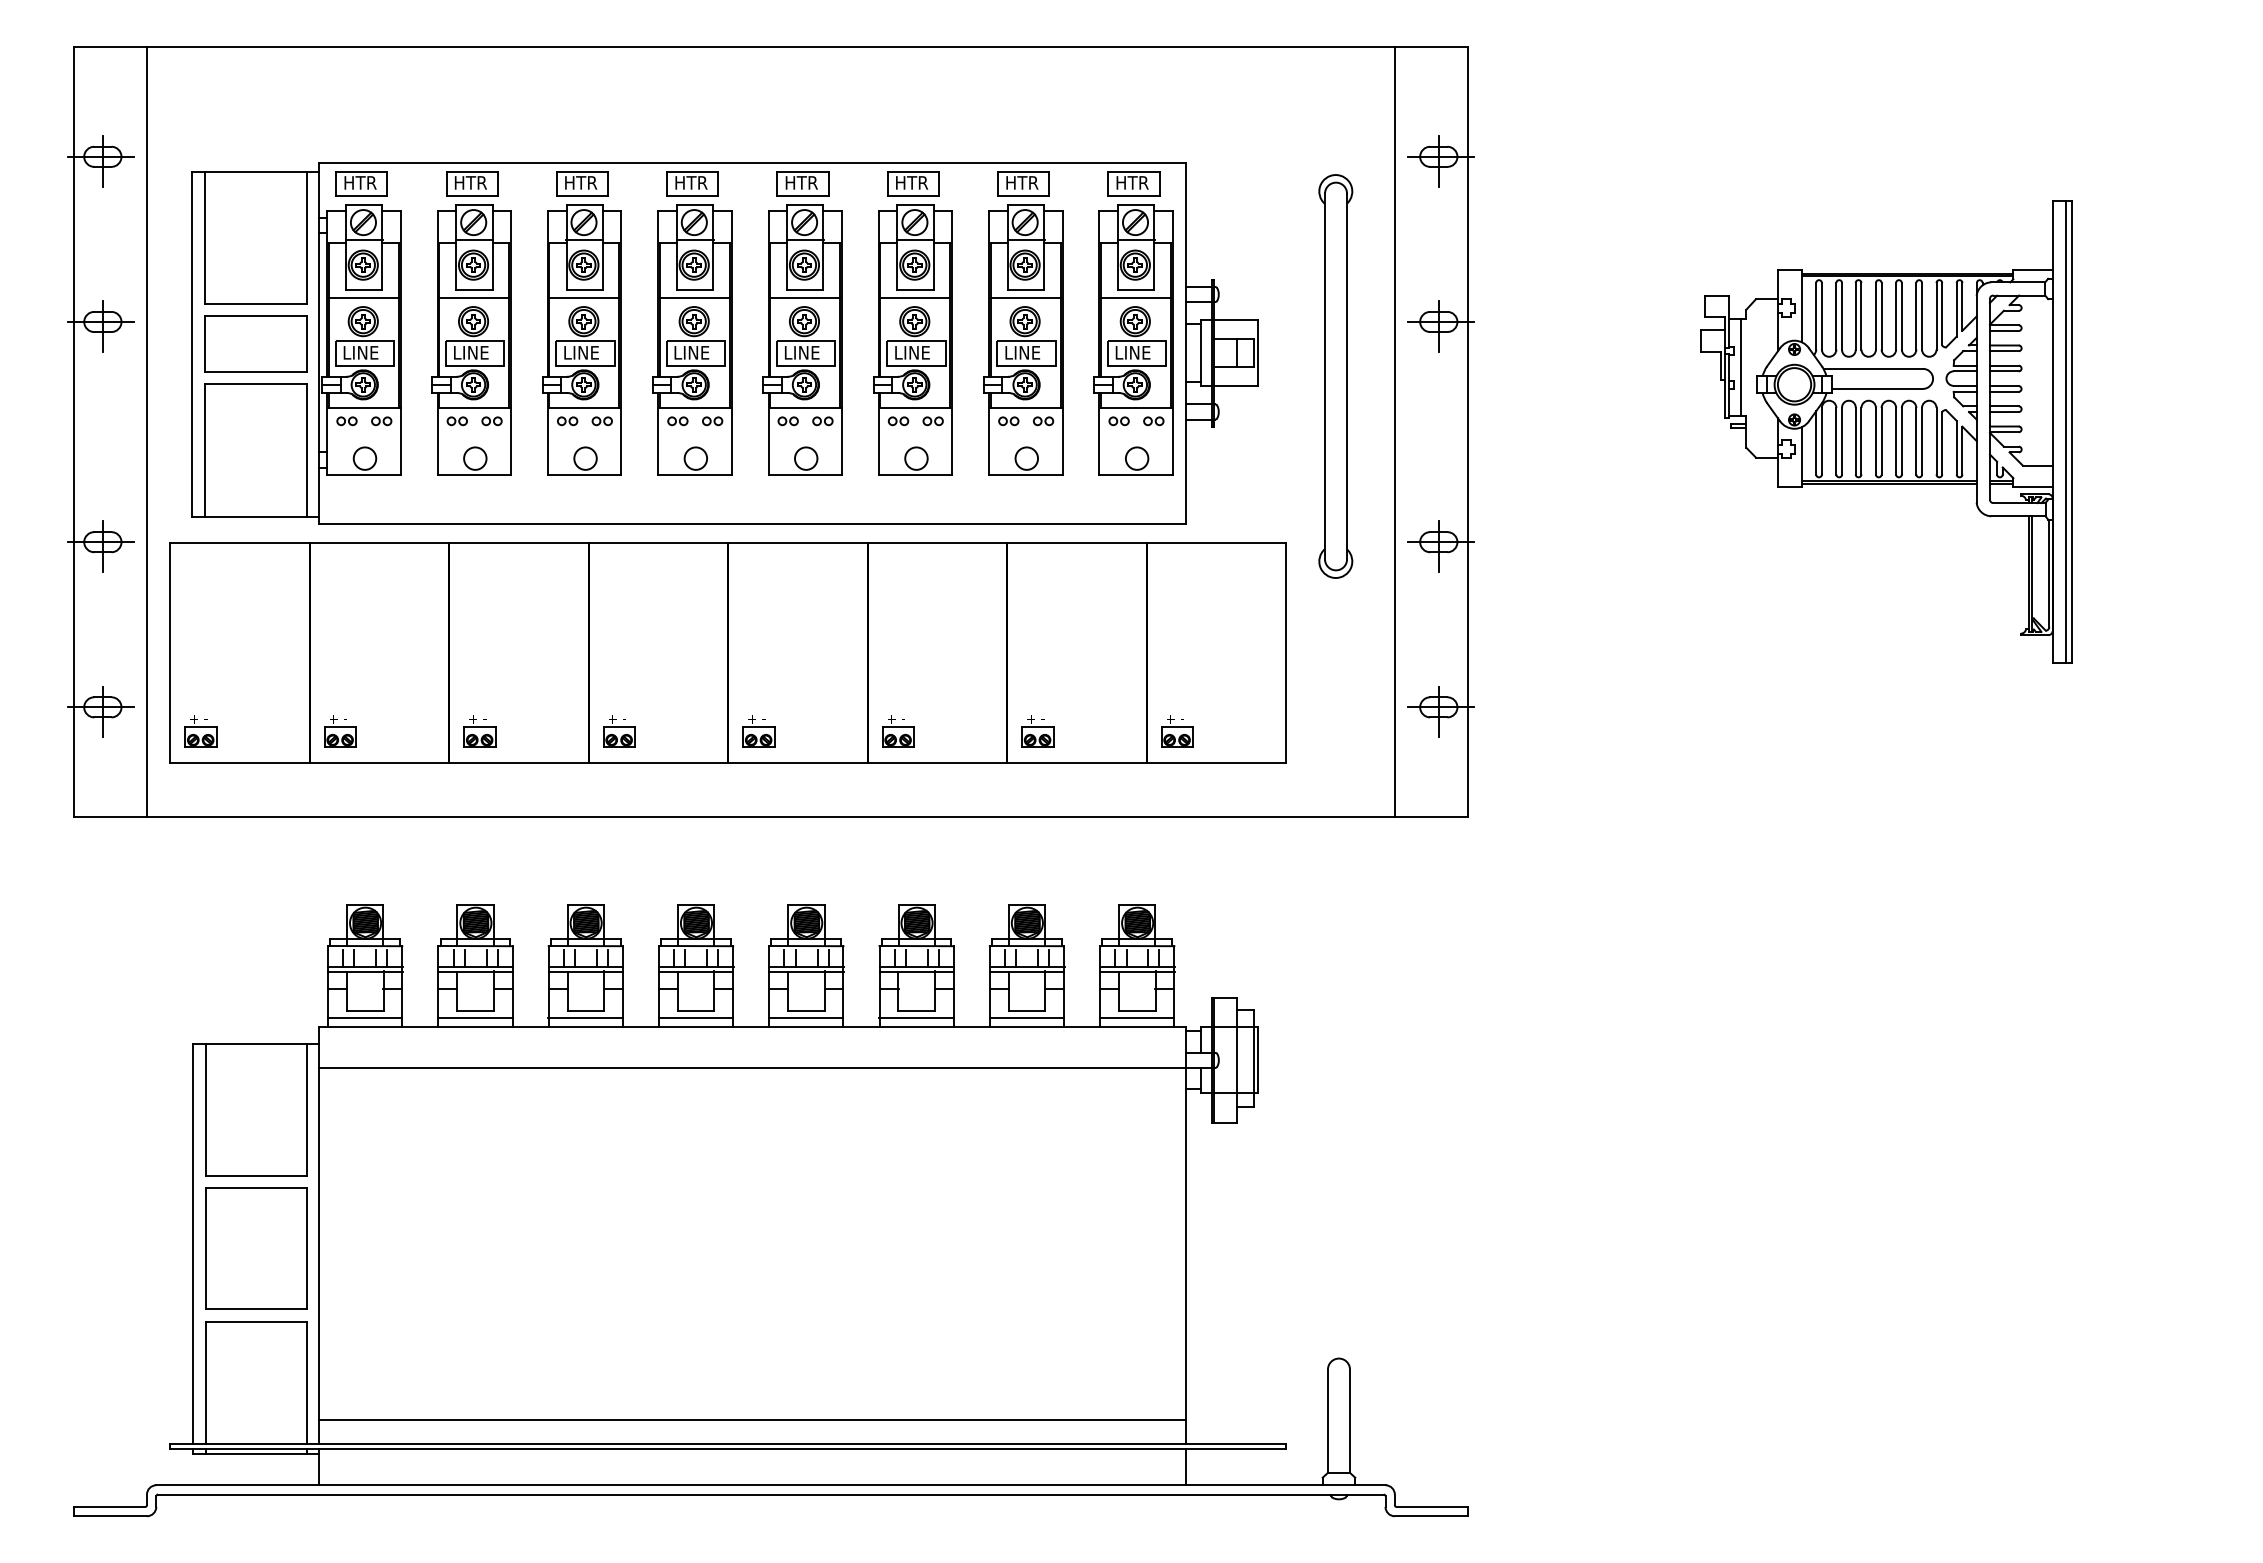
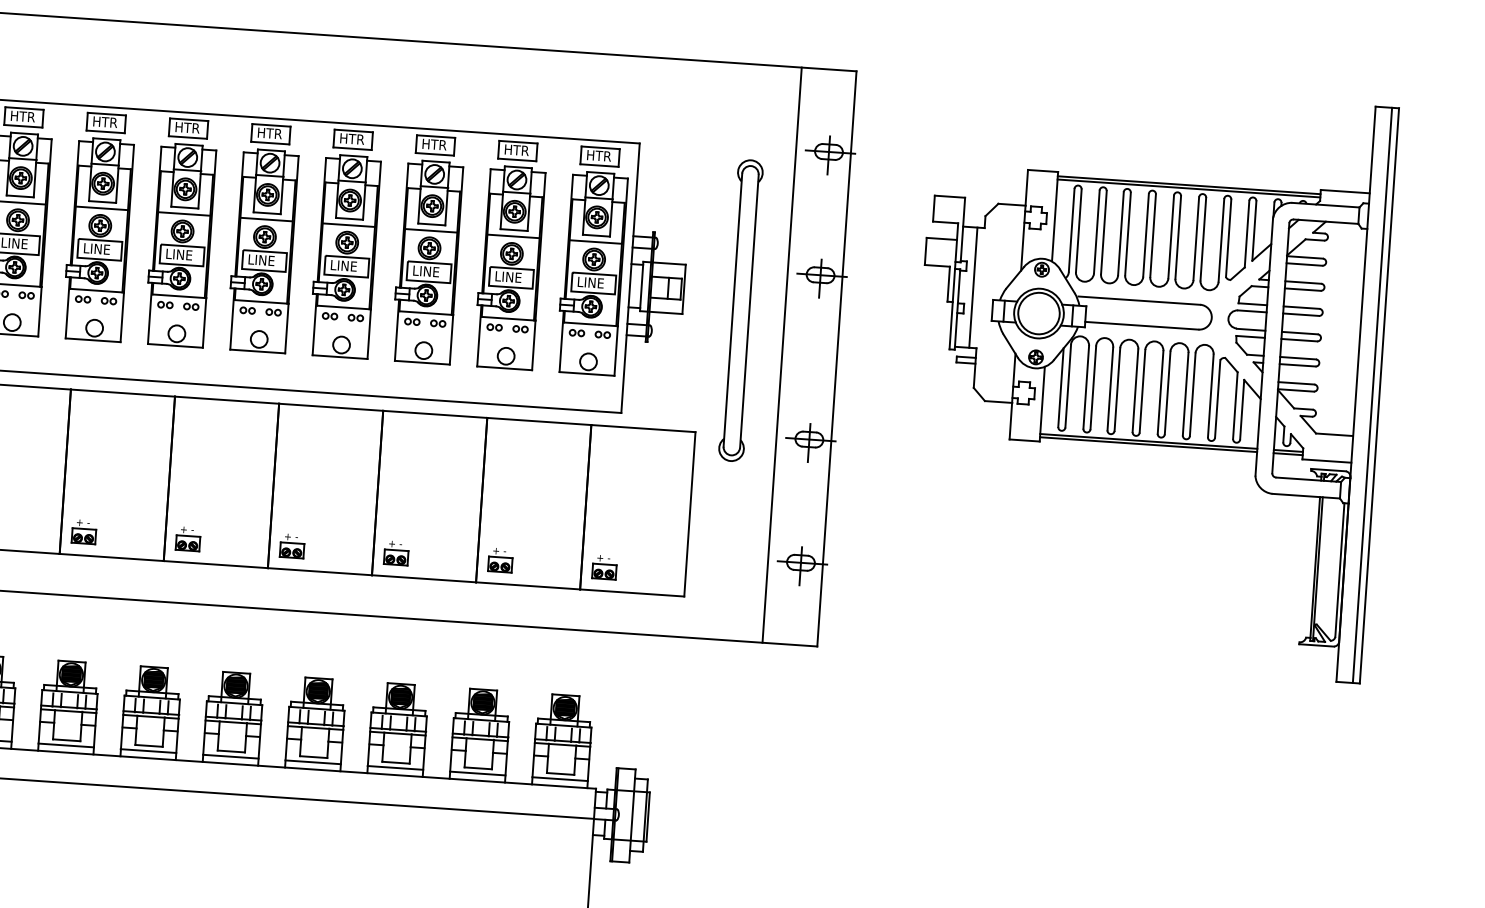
part: (1885, 431) -> (1148, 379), size x1.67

